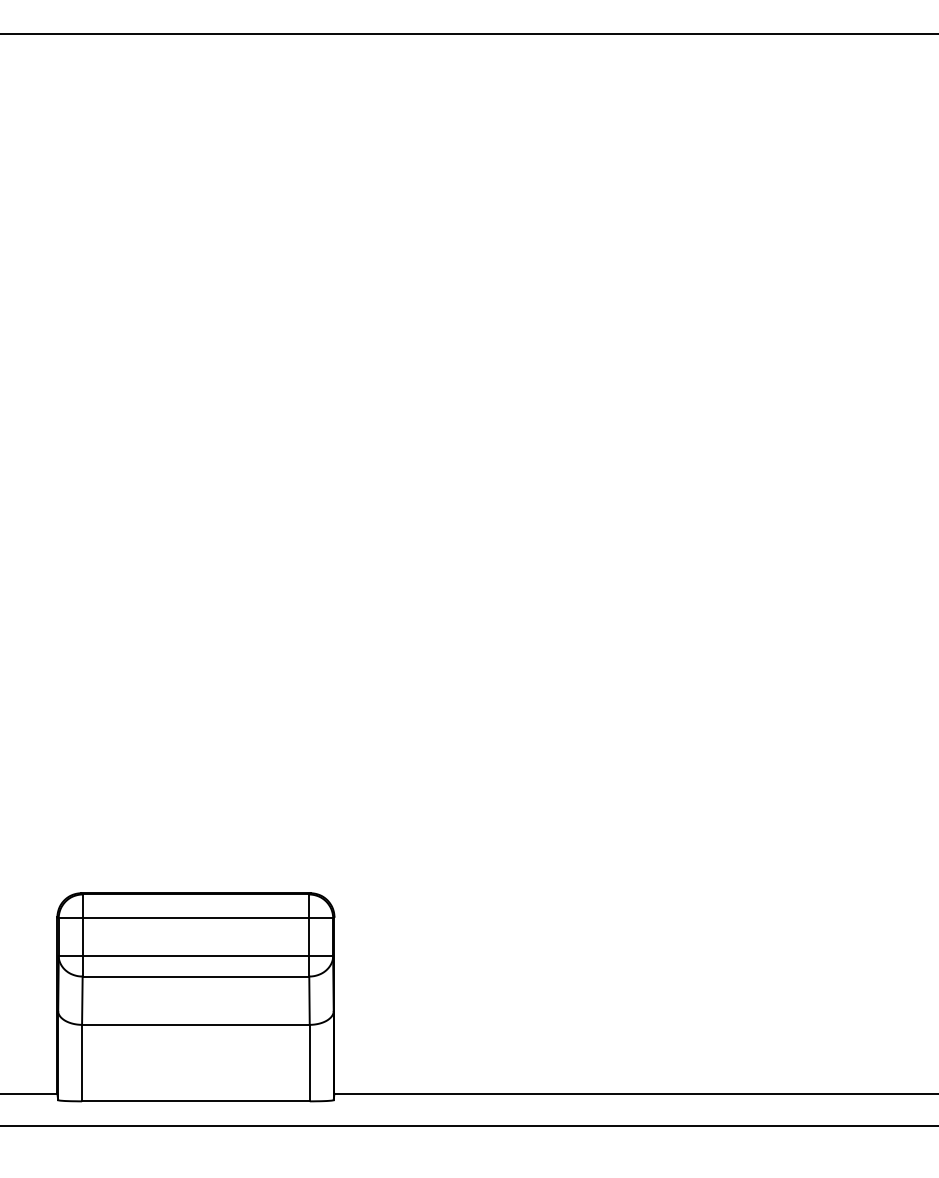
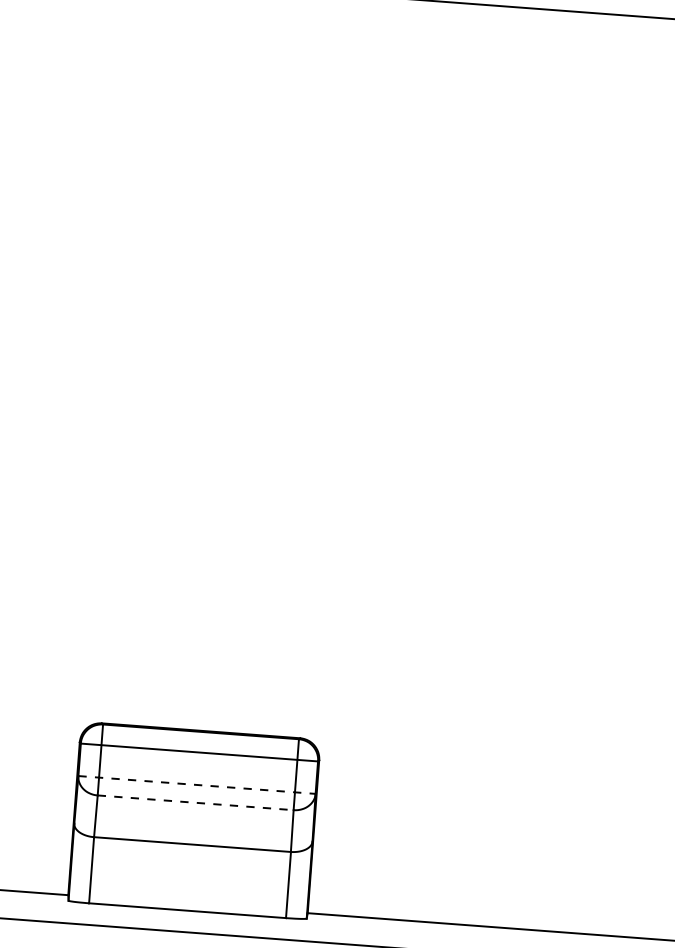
line: (196, 955) -> (197, 784), solid -> dashed
line: (196, 976) -> (196, 802), solid -> dashed

